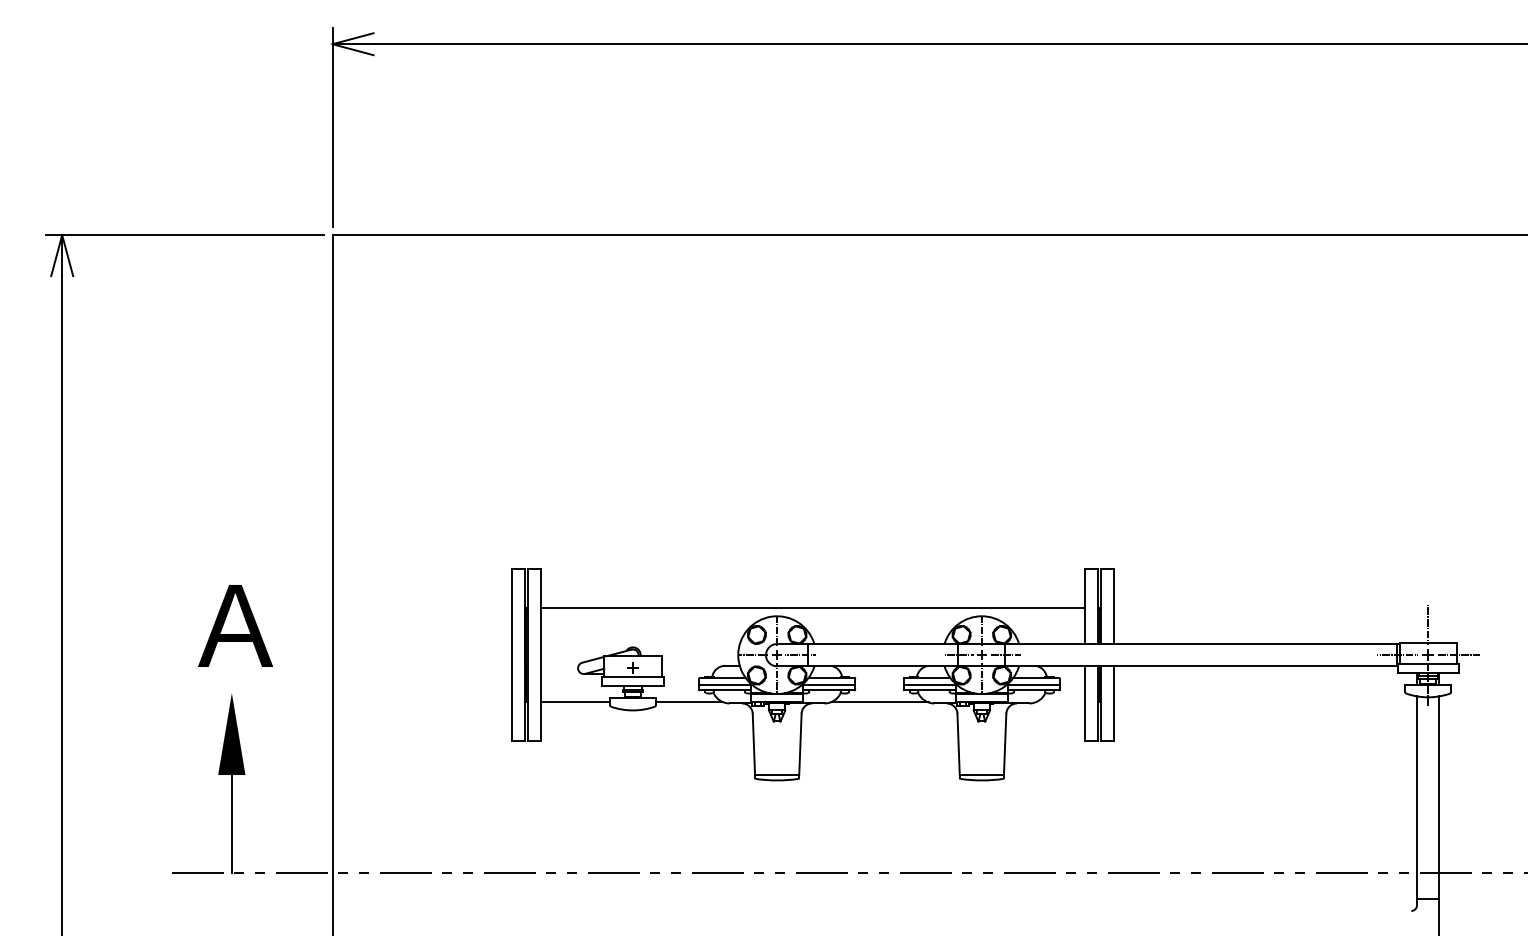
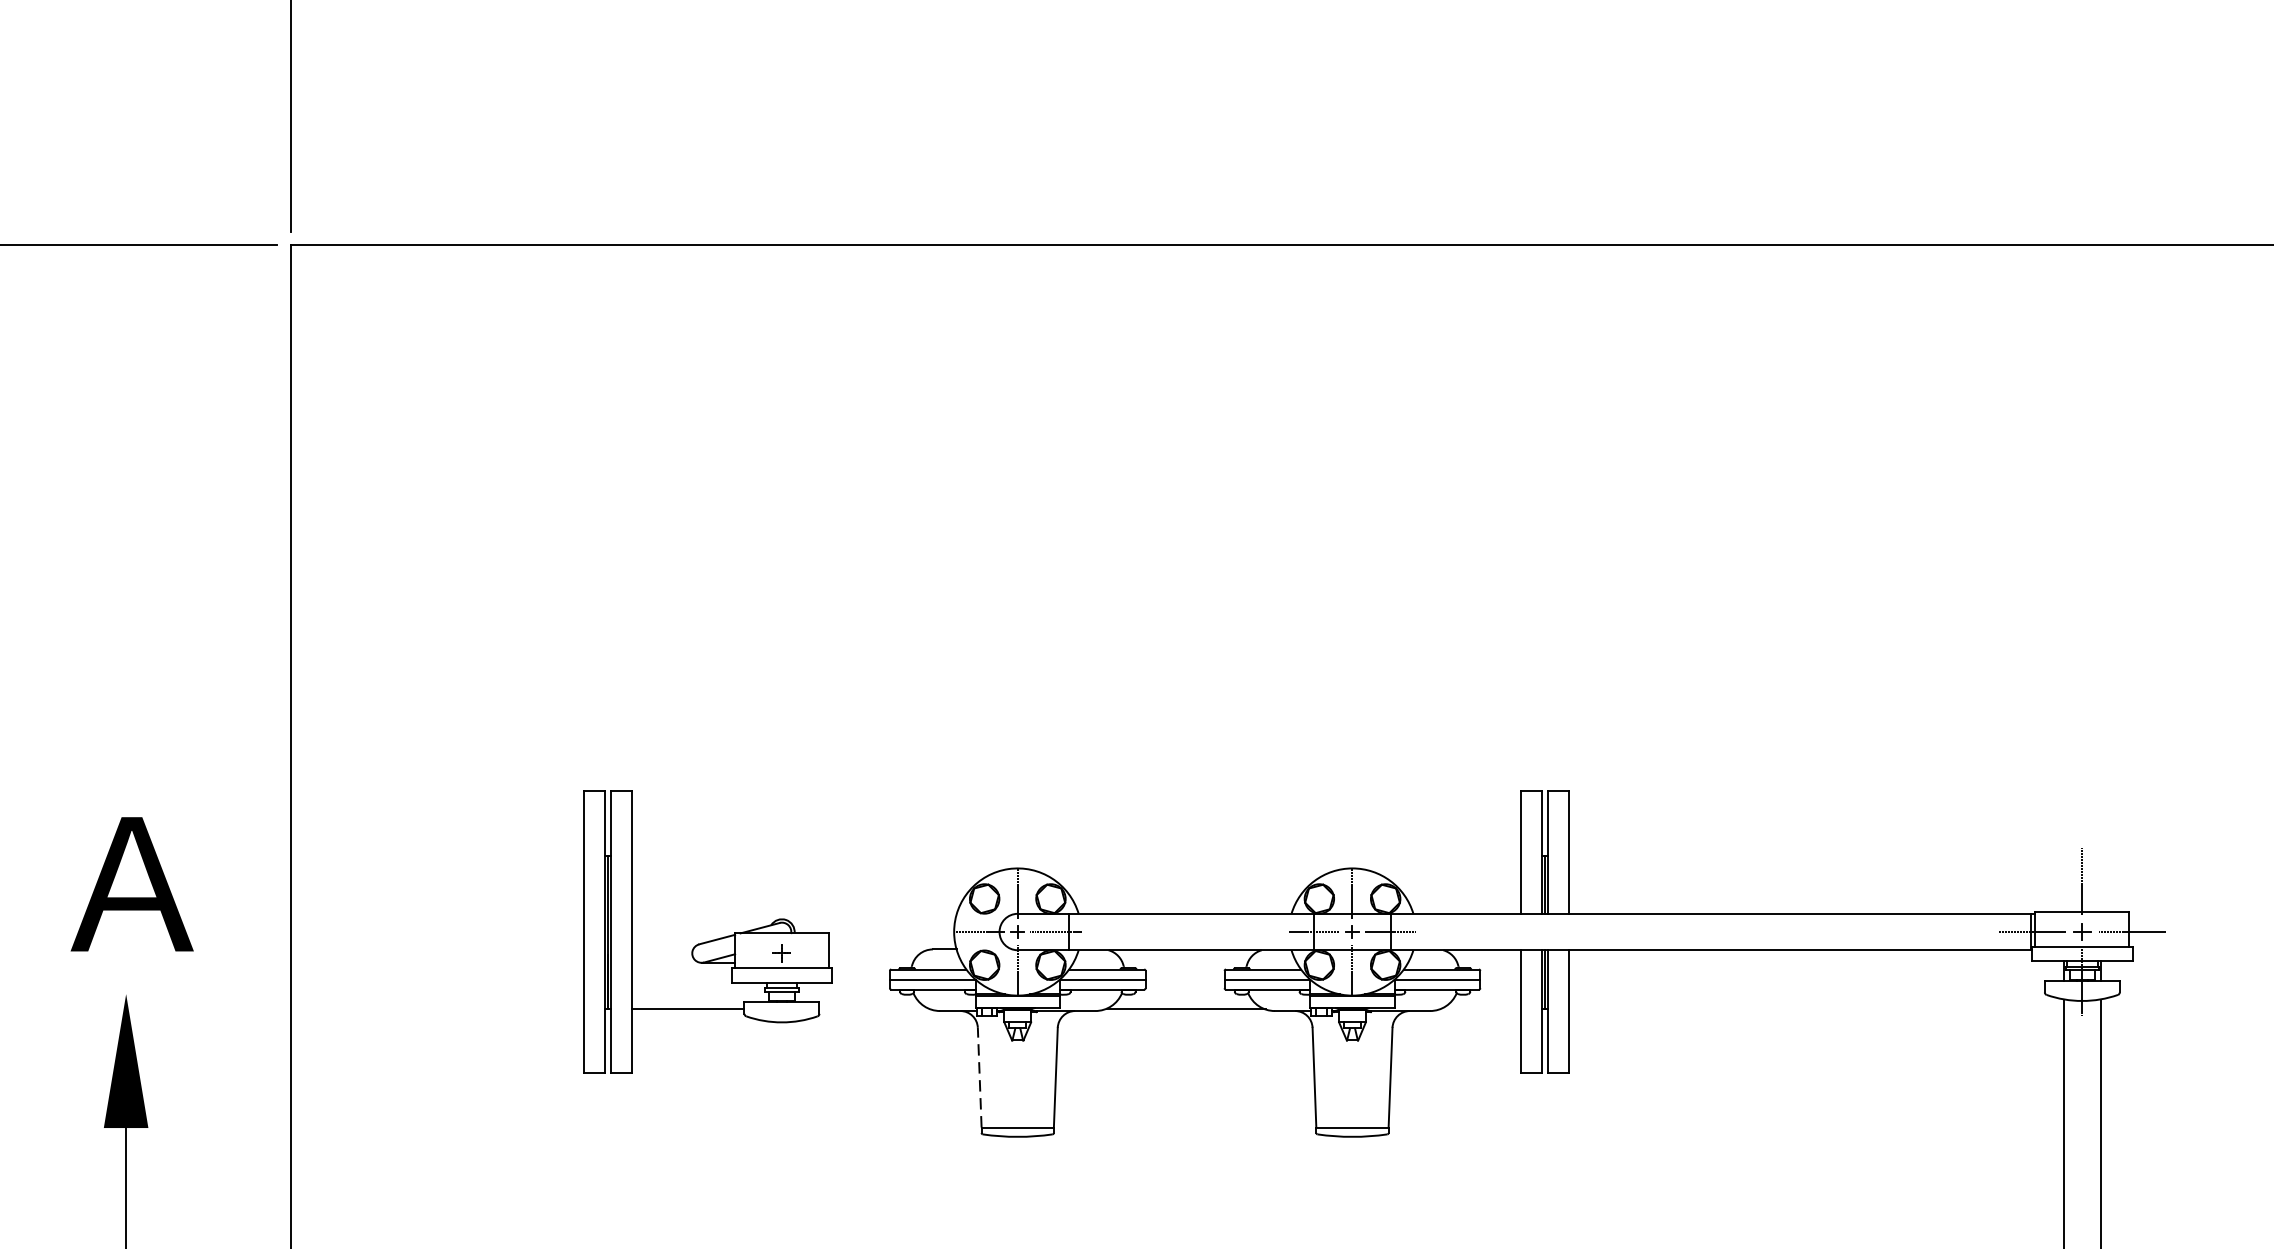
line: (812, 608) -> (1075, 855), removed
line: (688, 702) -> (872, 1009), removed
line: (753, 744) -> (979, 1078), solid -> dashed

